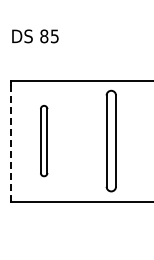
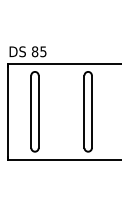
text: (35, 36) -> (28, 51), moved
part: (43, 140) -> (34, 111), size x1.43
line: (10, 141) -> (8, 112), dashed -> solid

